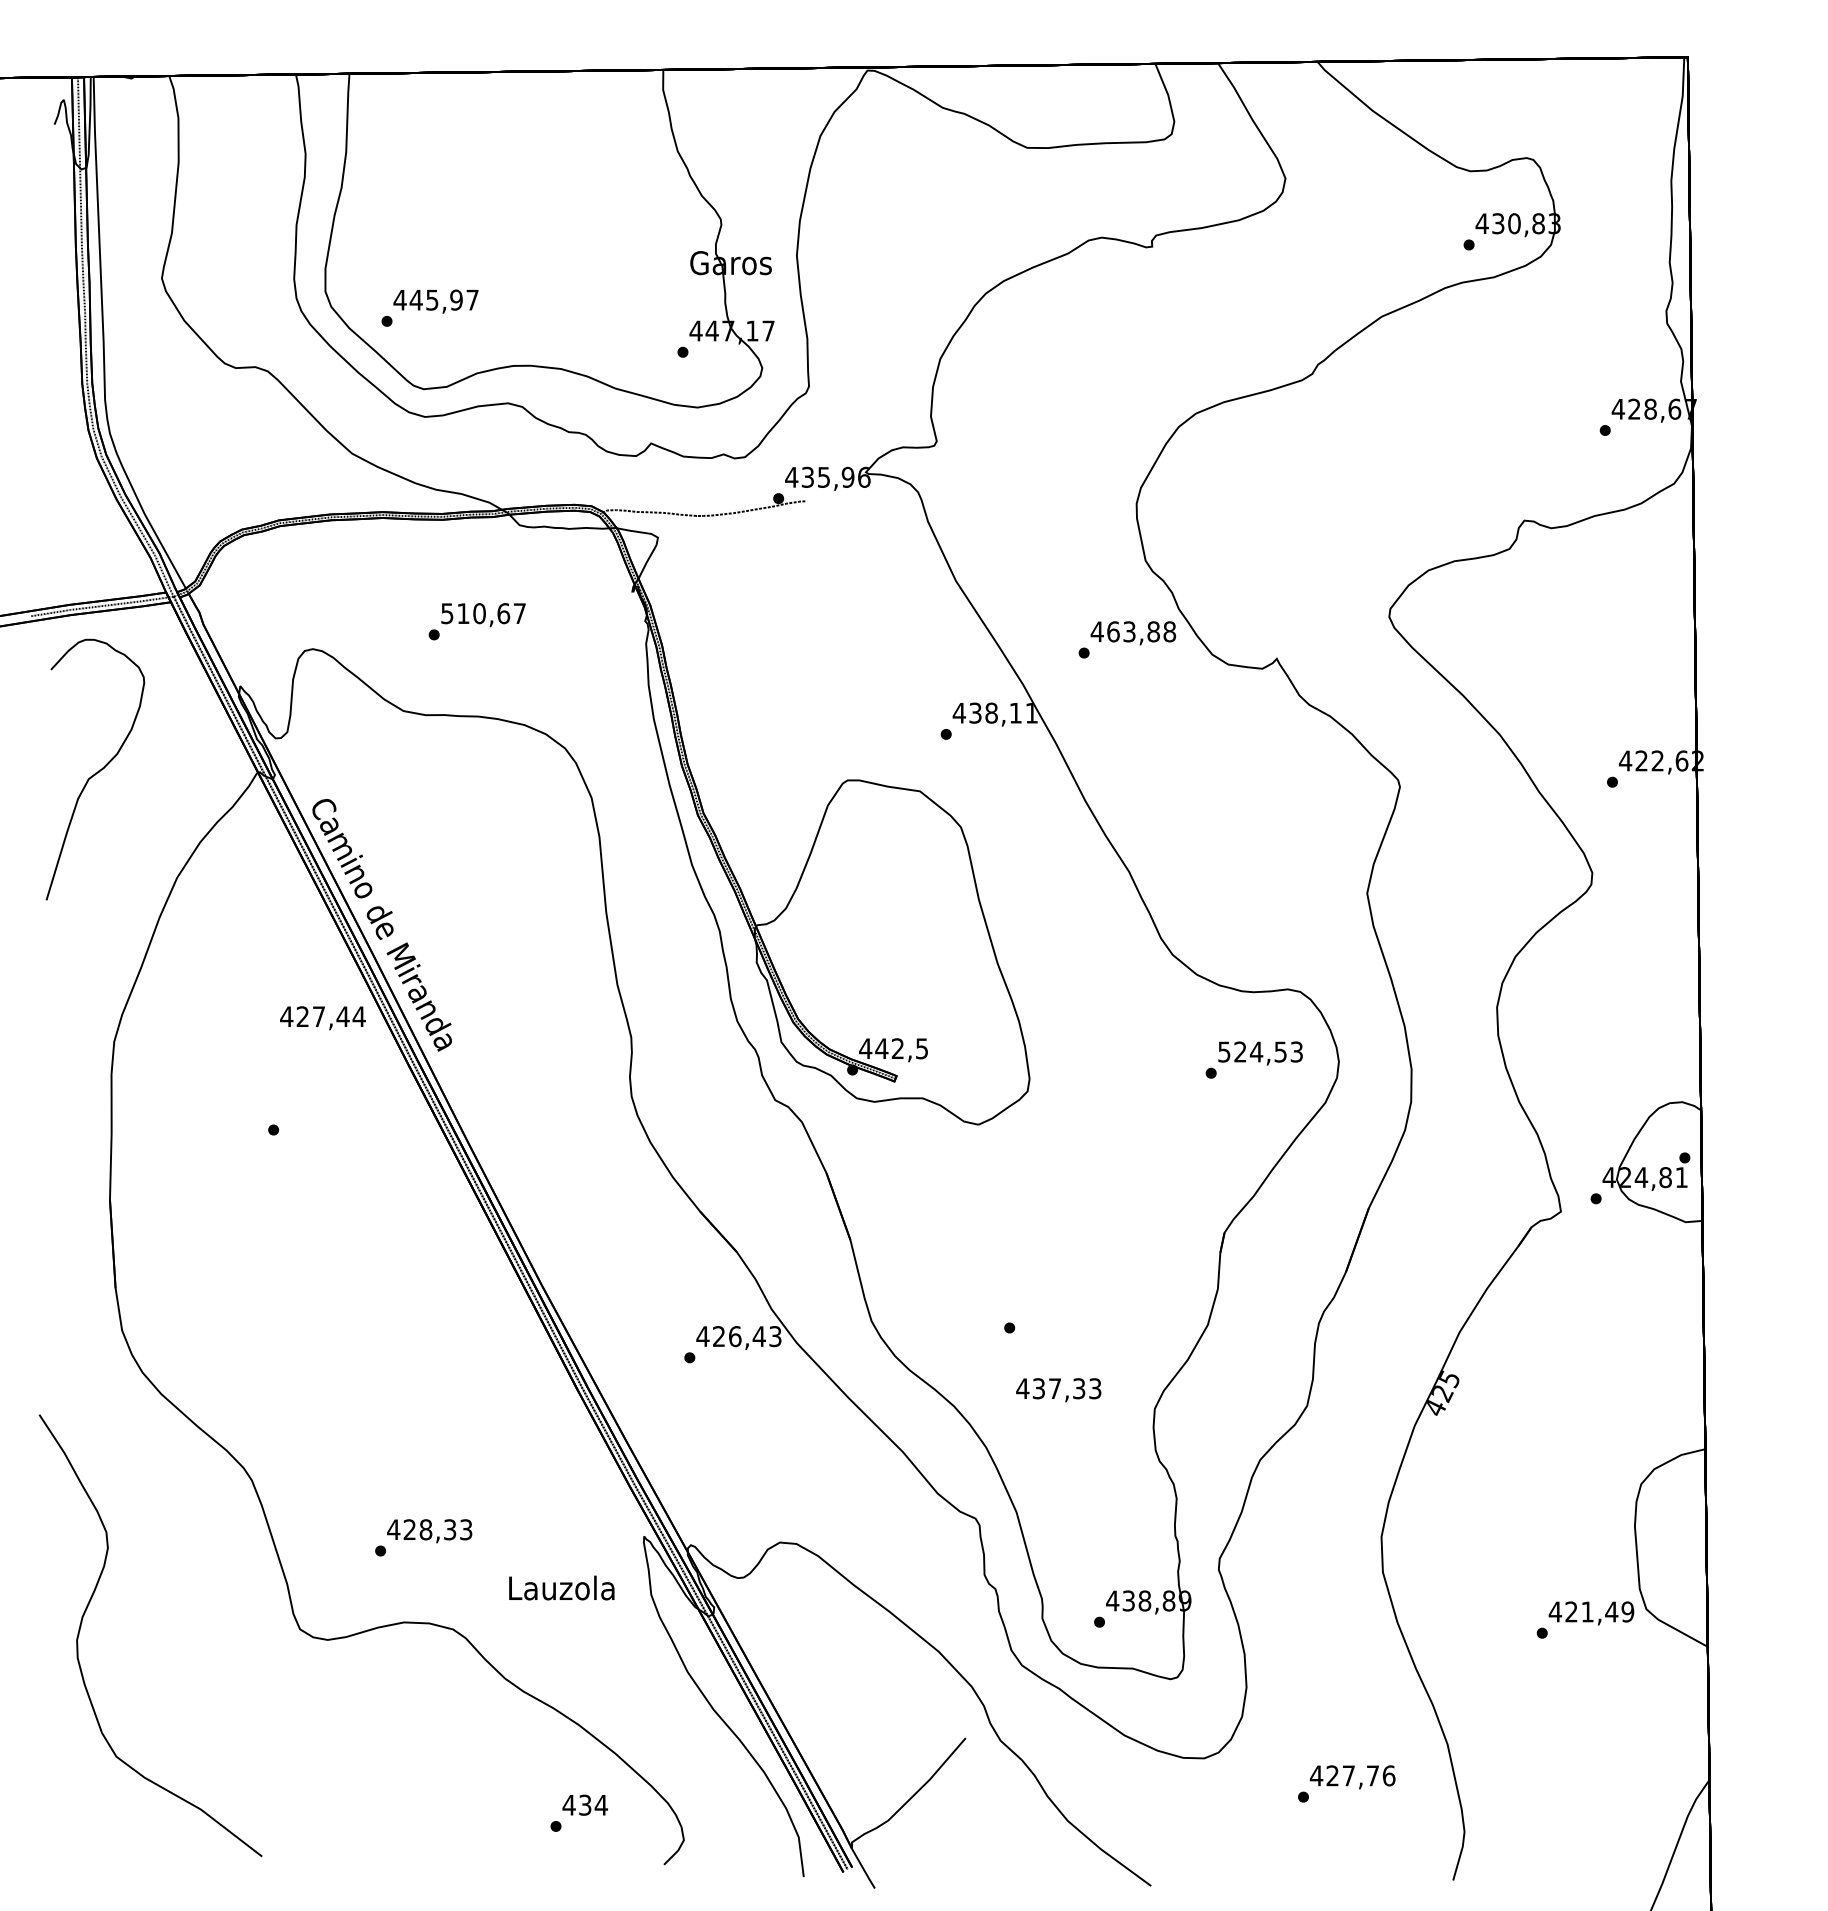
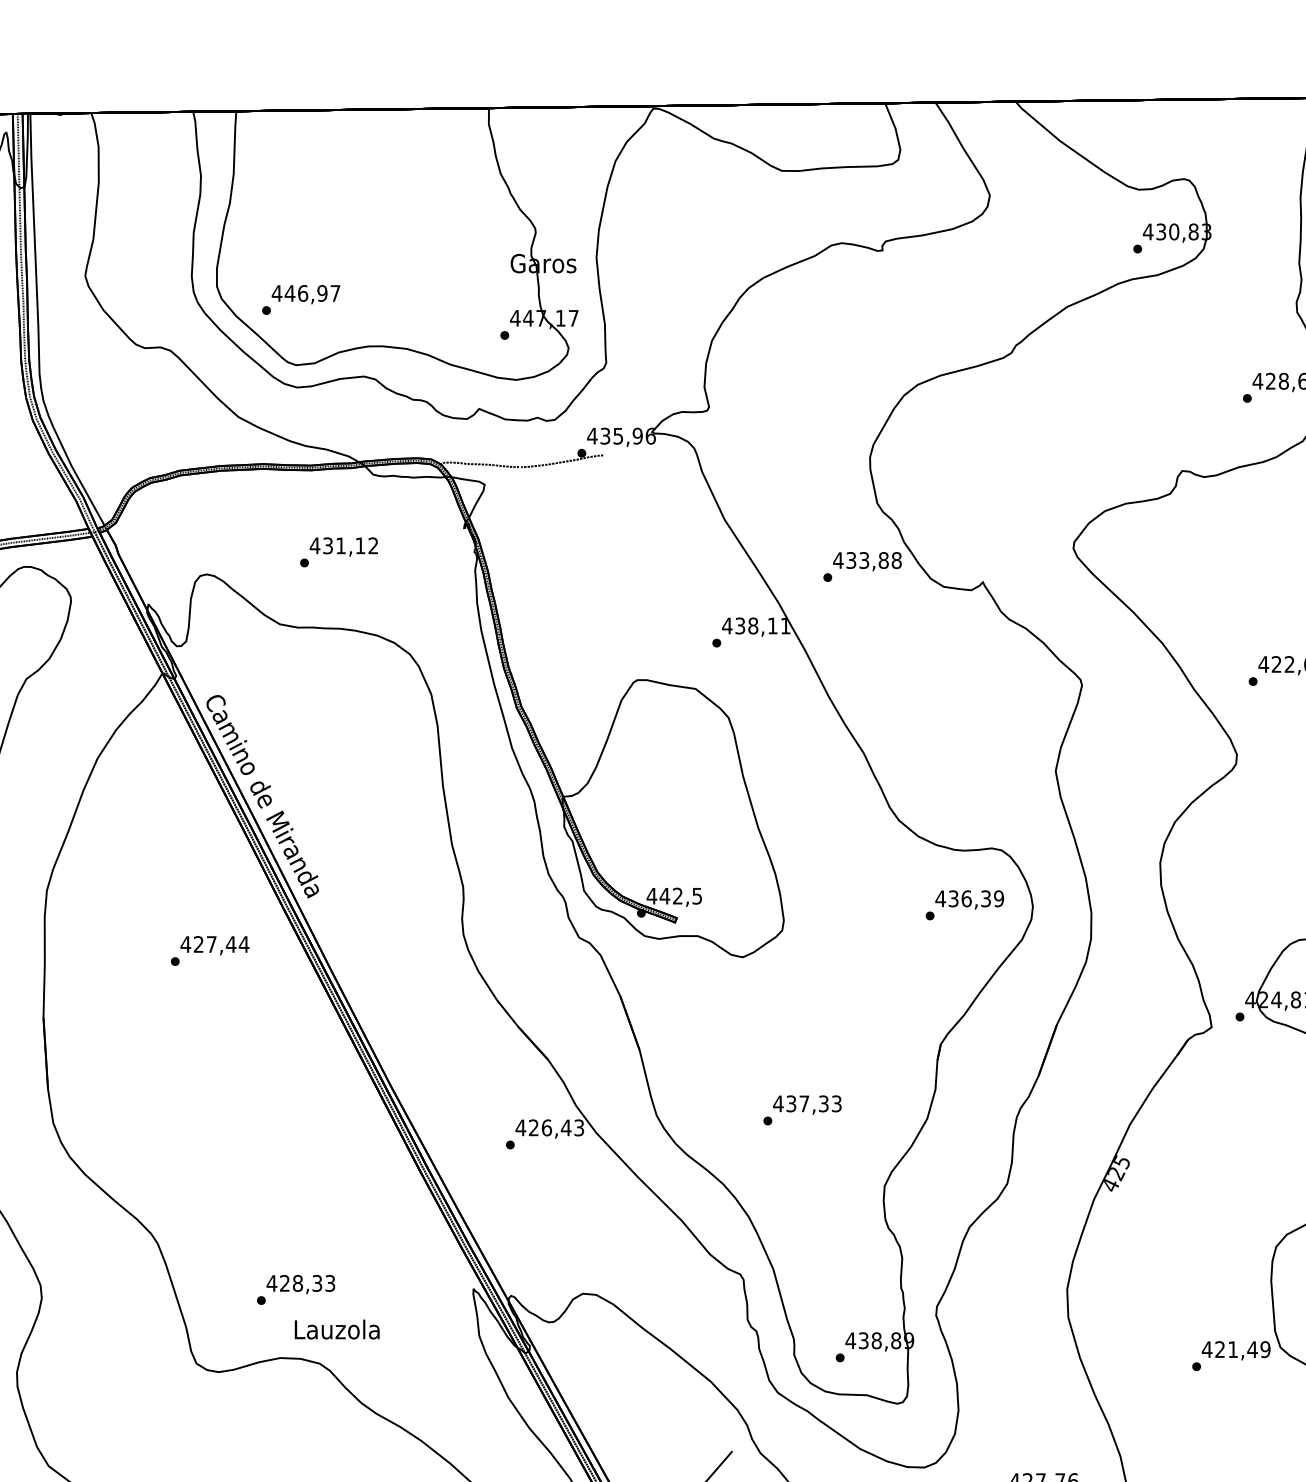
text: (432, 299) -> (303, 292), 445,97 -> 446,97
text: (482, 613) -> (343, 545), 510,67 -> 431,12
text: (1113, 631) -> (851, 560), 463,88 -> 433,88
text: (322, 1018) -> (214, 945), moved
text: (1260, 1051) -> (969, 898), 524,53 -> 436,39
text: (1058, 1390) -> (807, 1105), moved
text: (561, 1587) -> (336, 1329), moved

